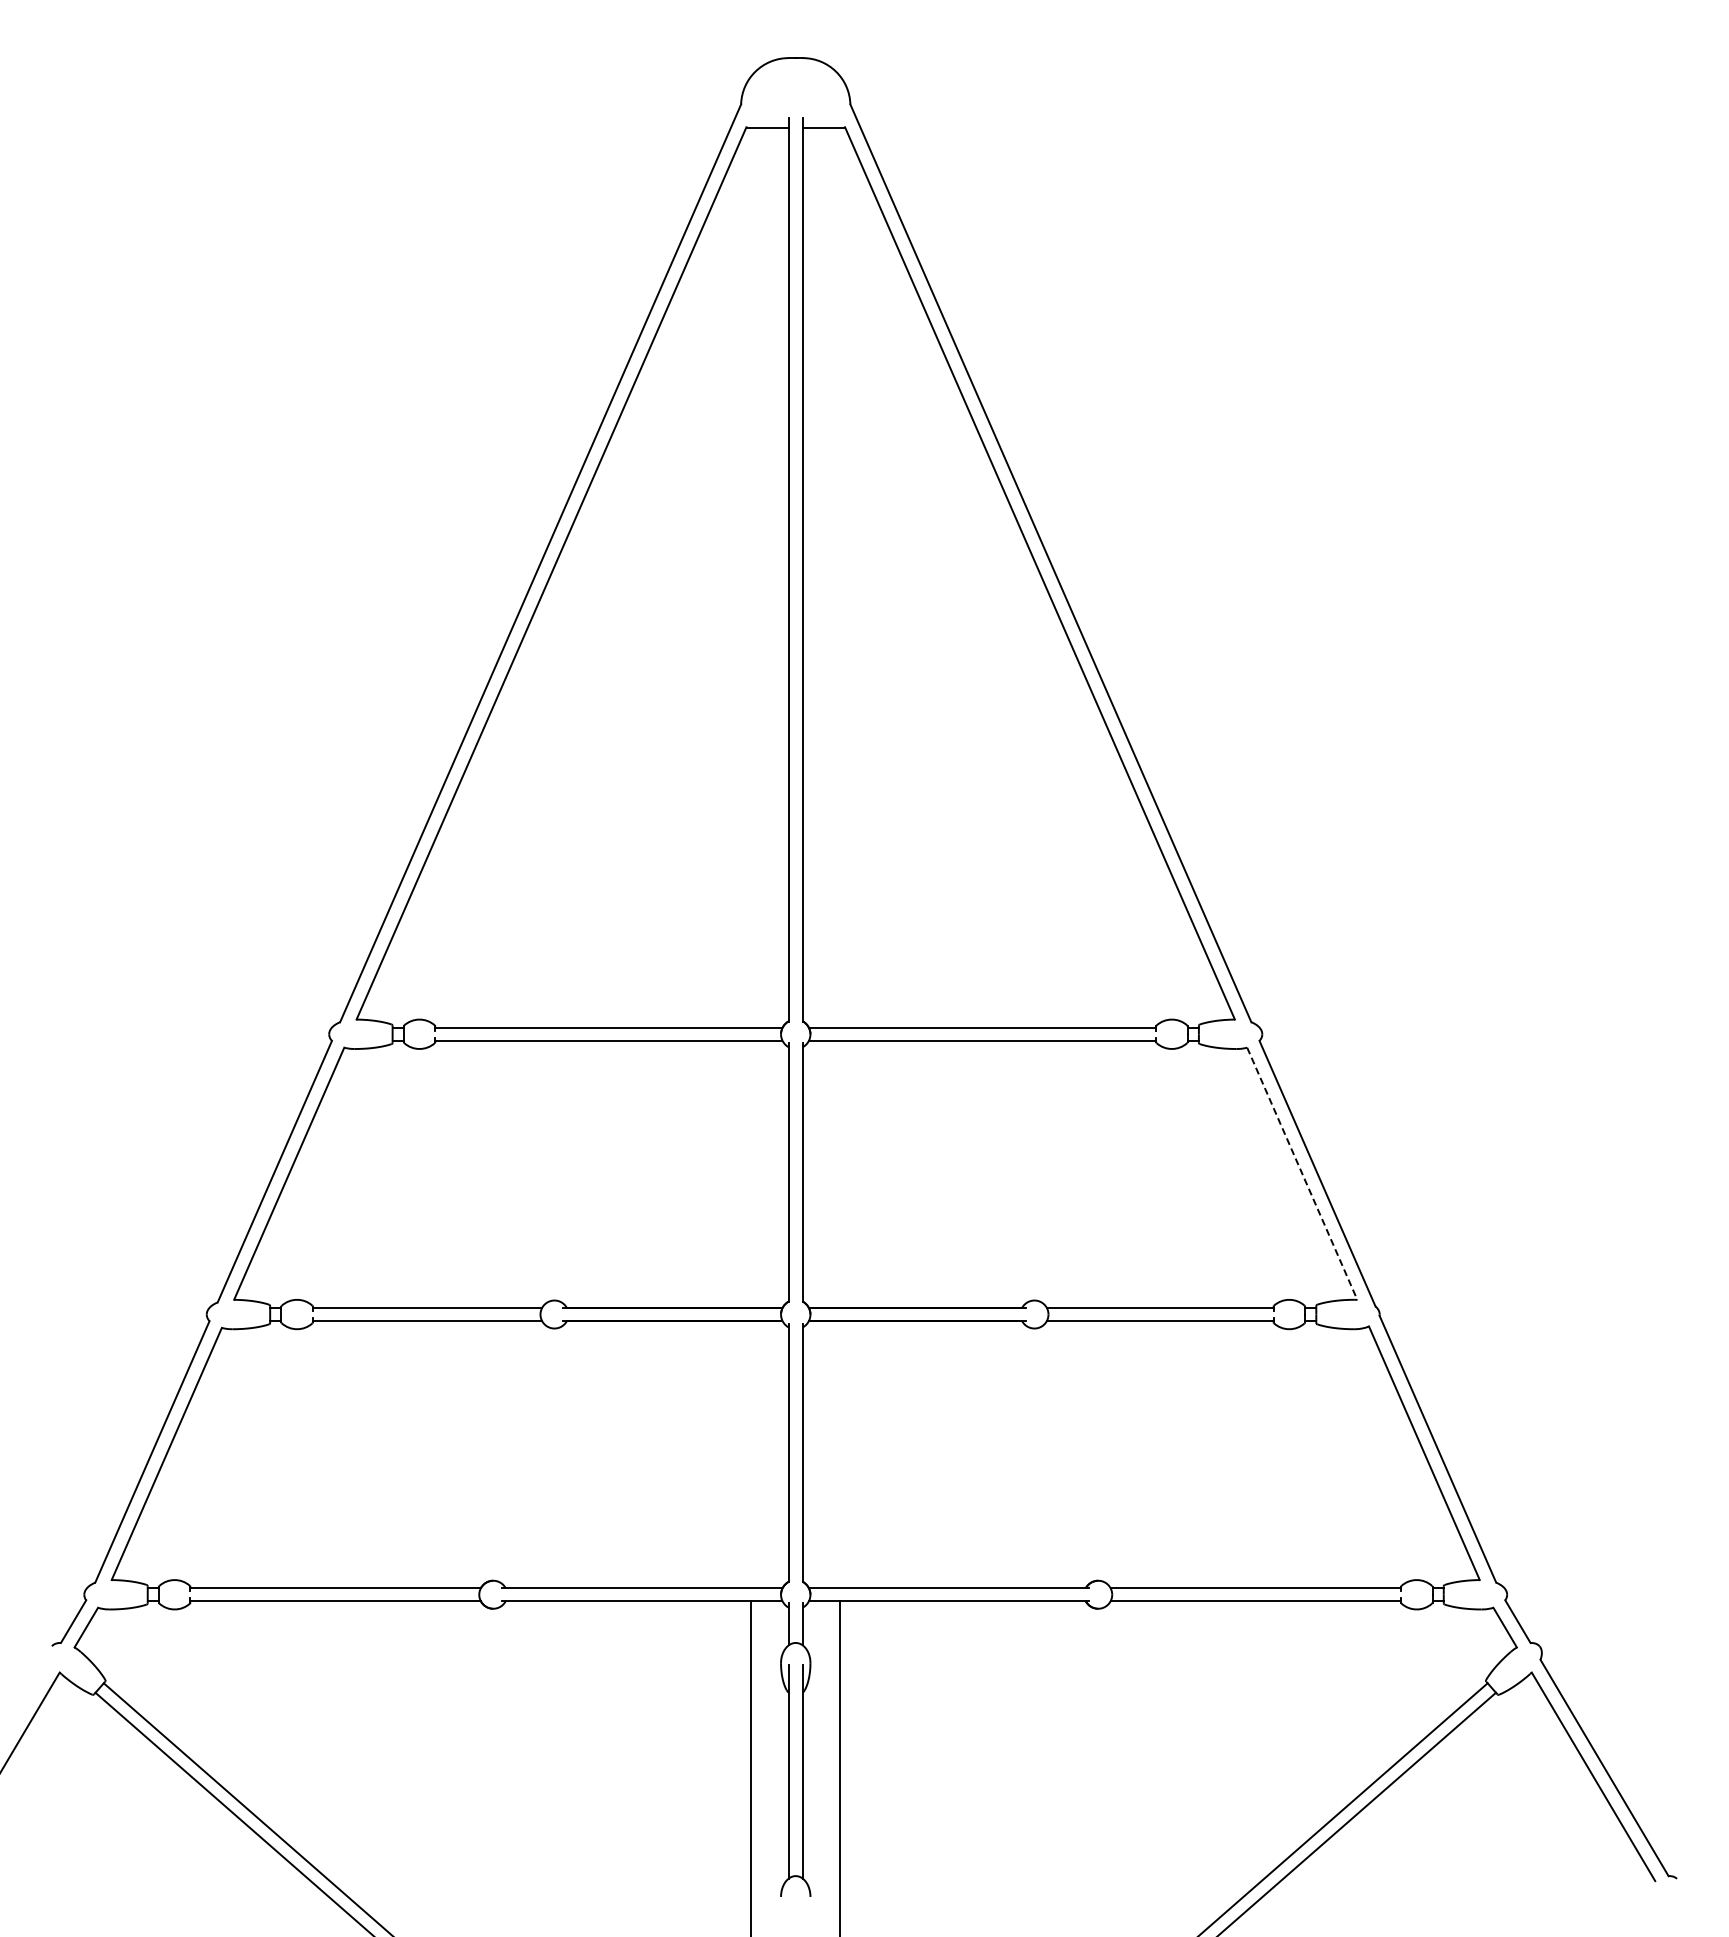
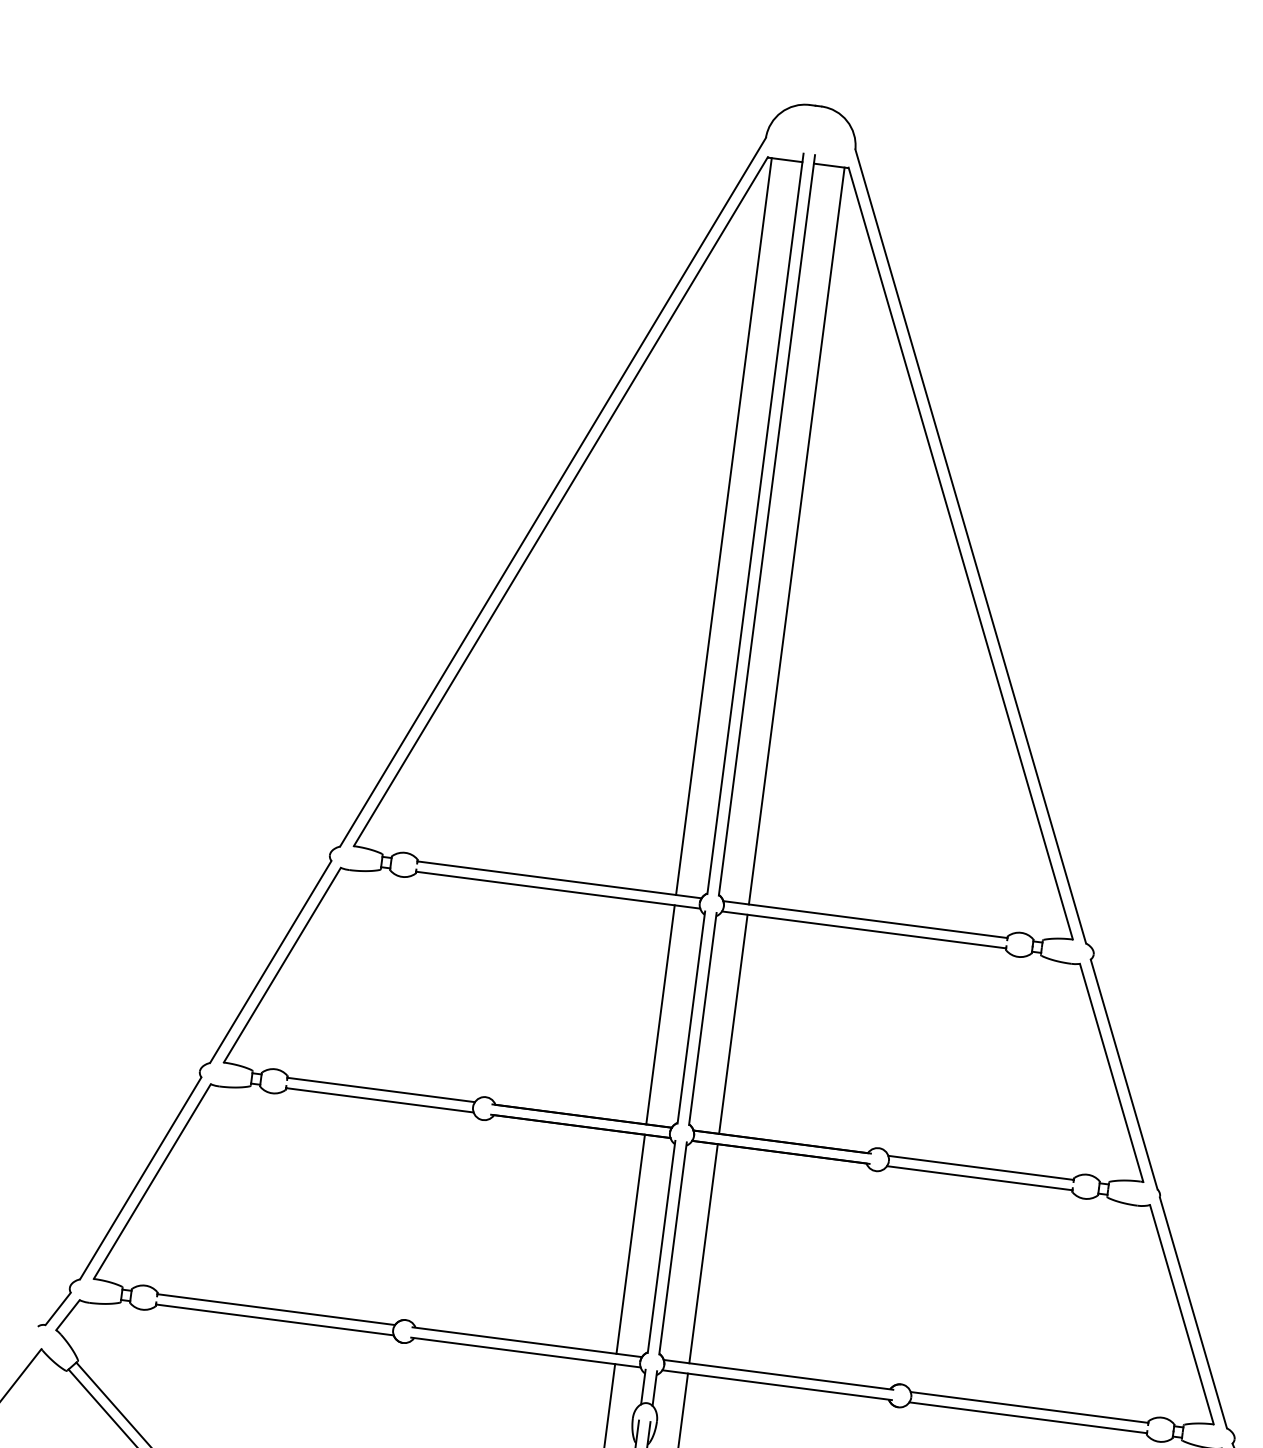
line: (751, 577) -> (724, 526), added
line: (840, 577) -> (797, 535), added
line: (1302, 1173) -> (1111, 1072), dashed -> solid
line: (751, 1174) -> (660, 1014), added
line: (840, 1174) -> (733, 1024), added
line: (751, 1454) -> (630, 1244), added
line: (840, 1454) -> (703, 1253), added

